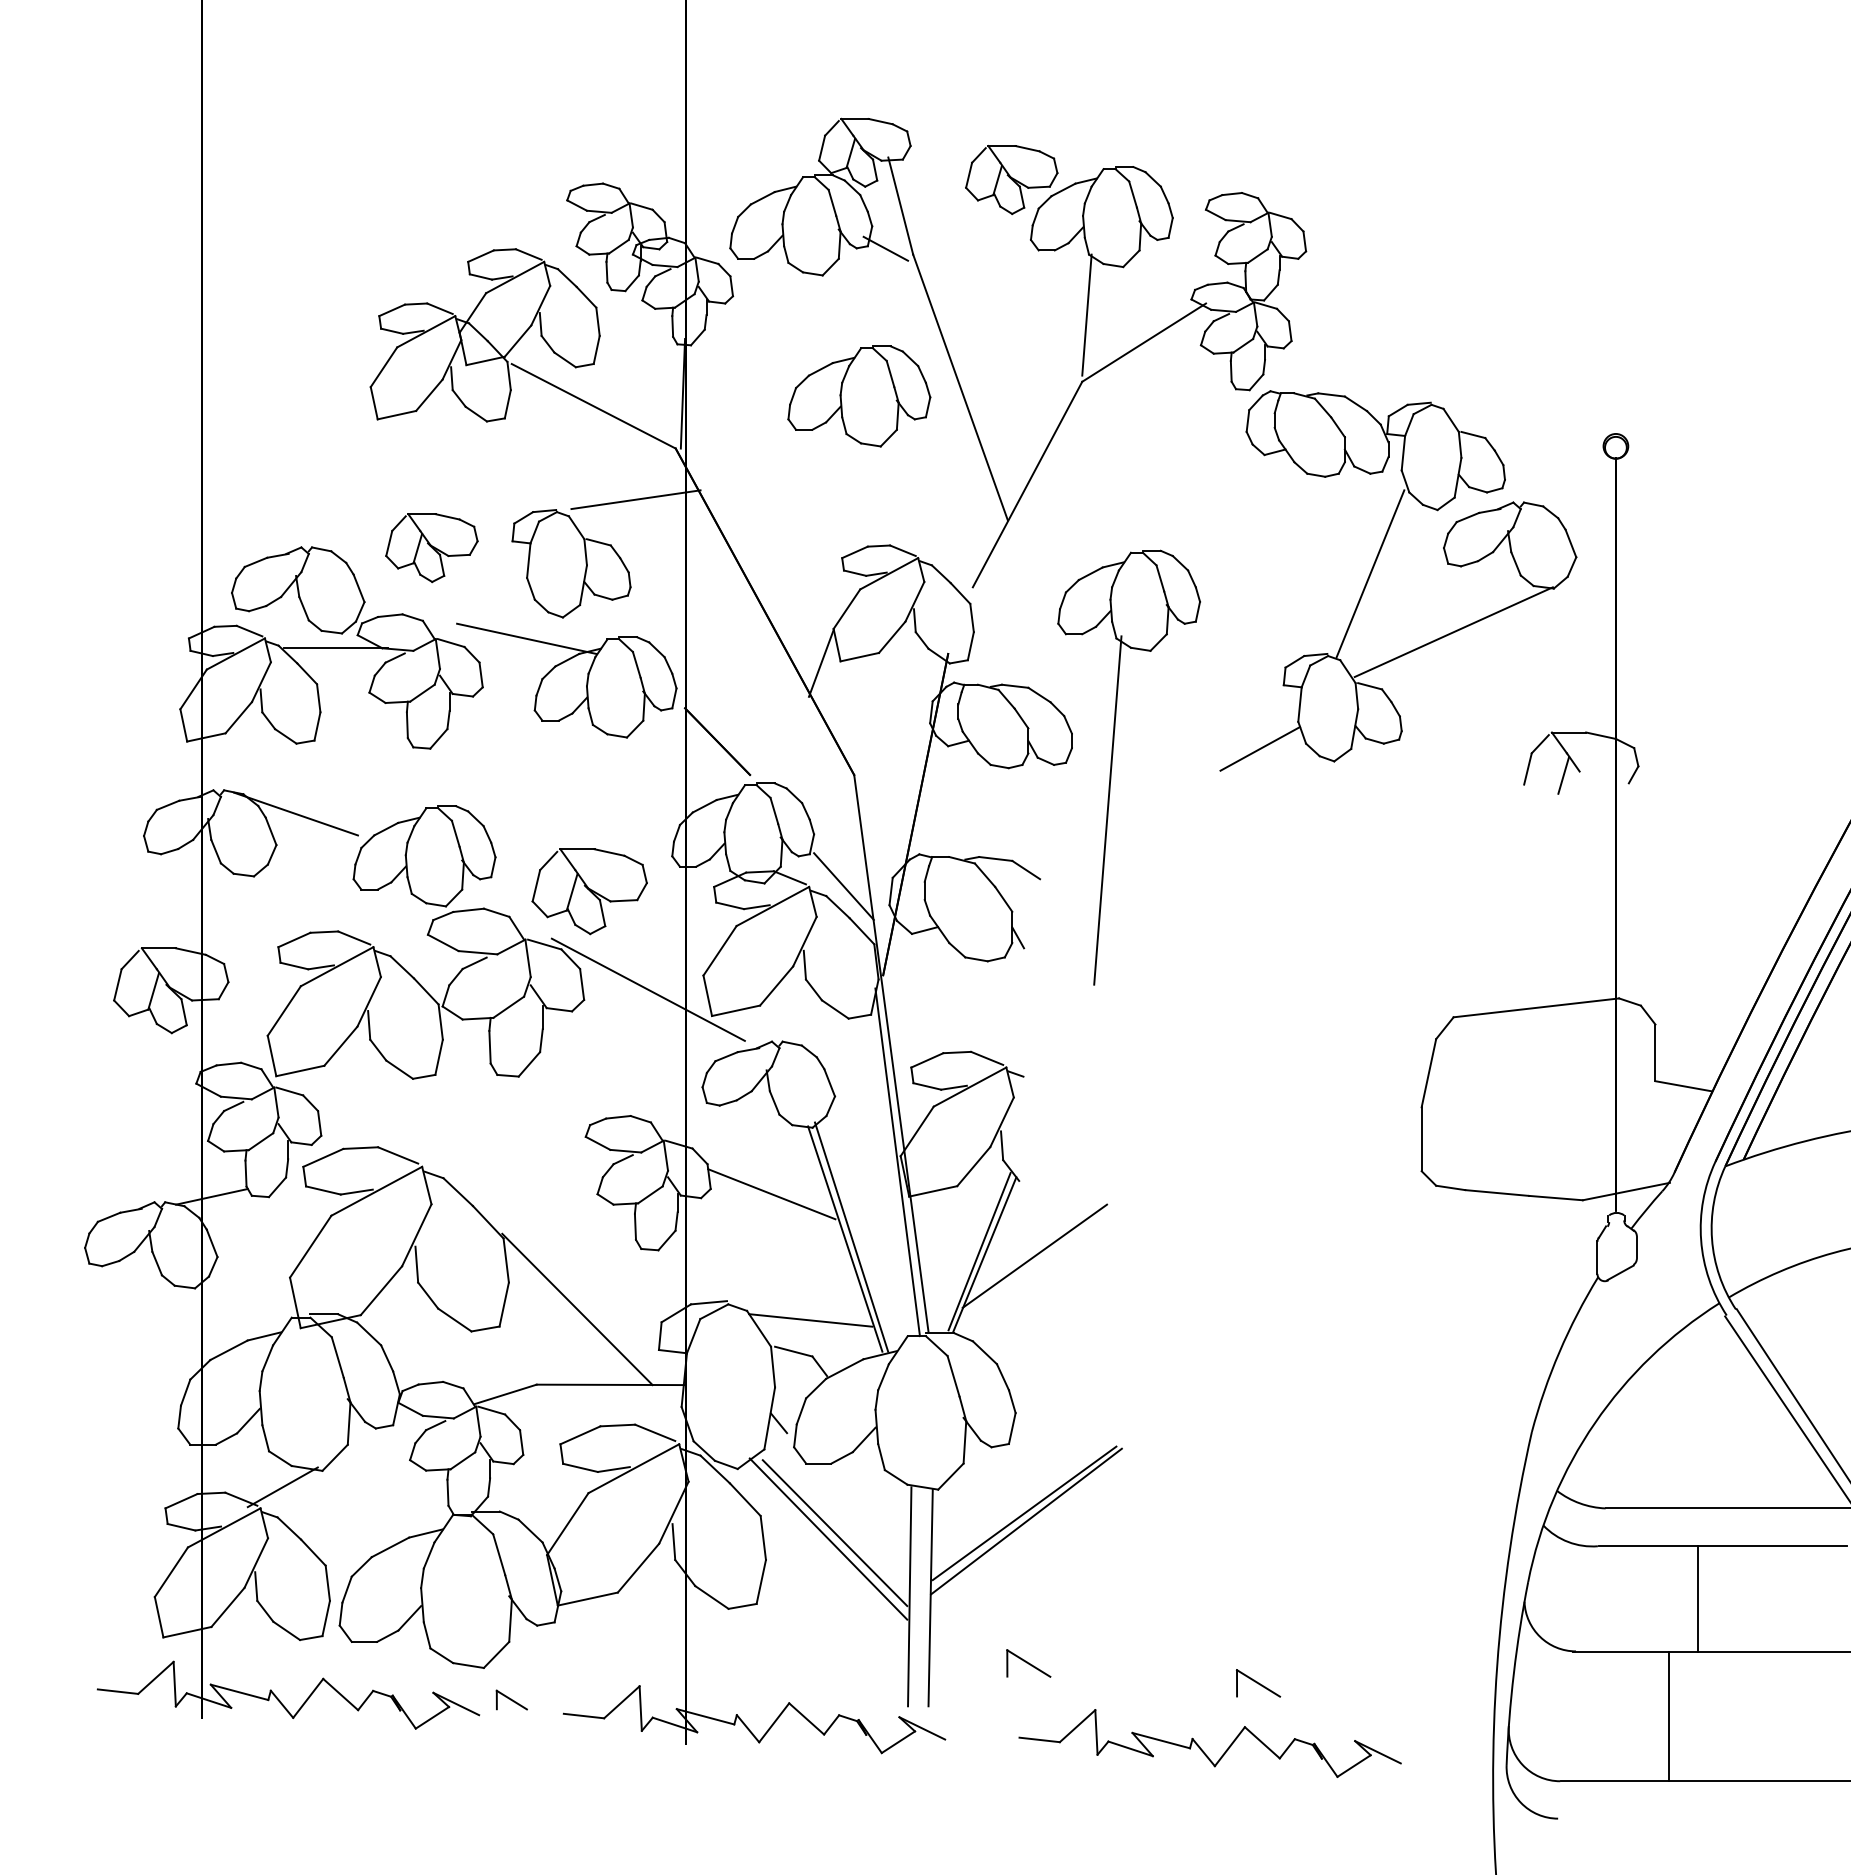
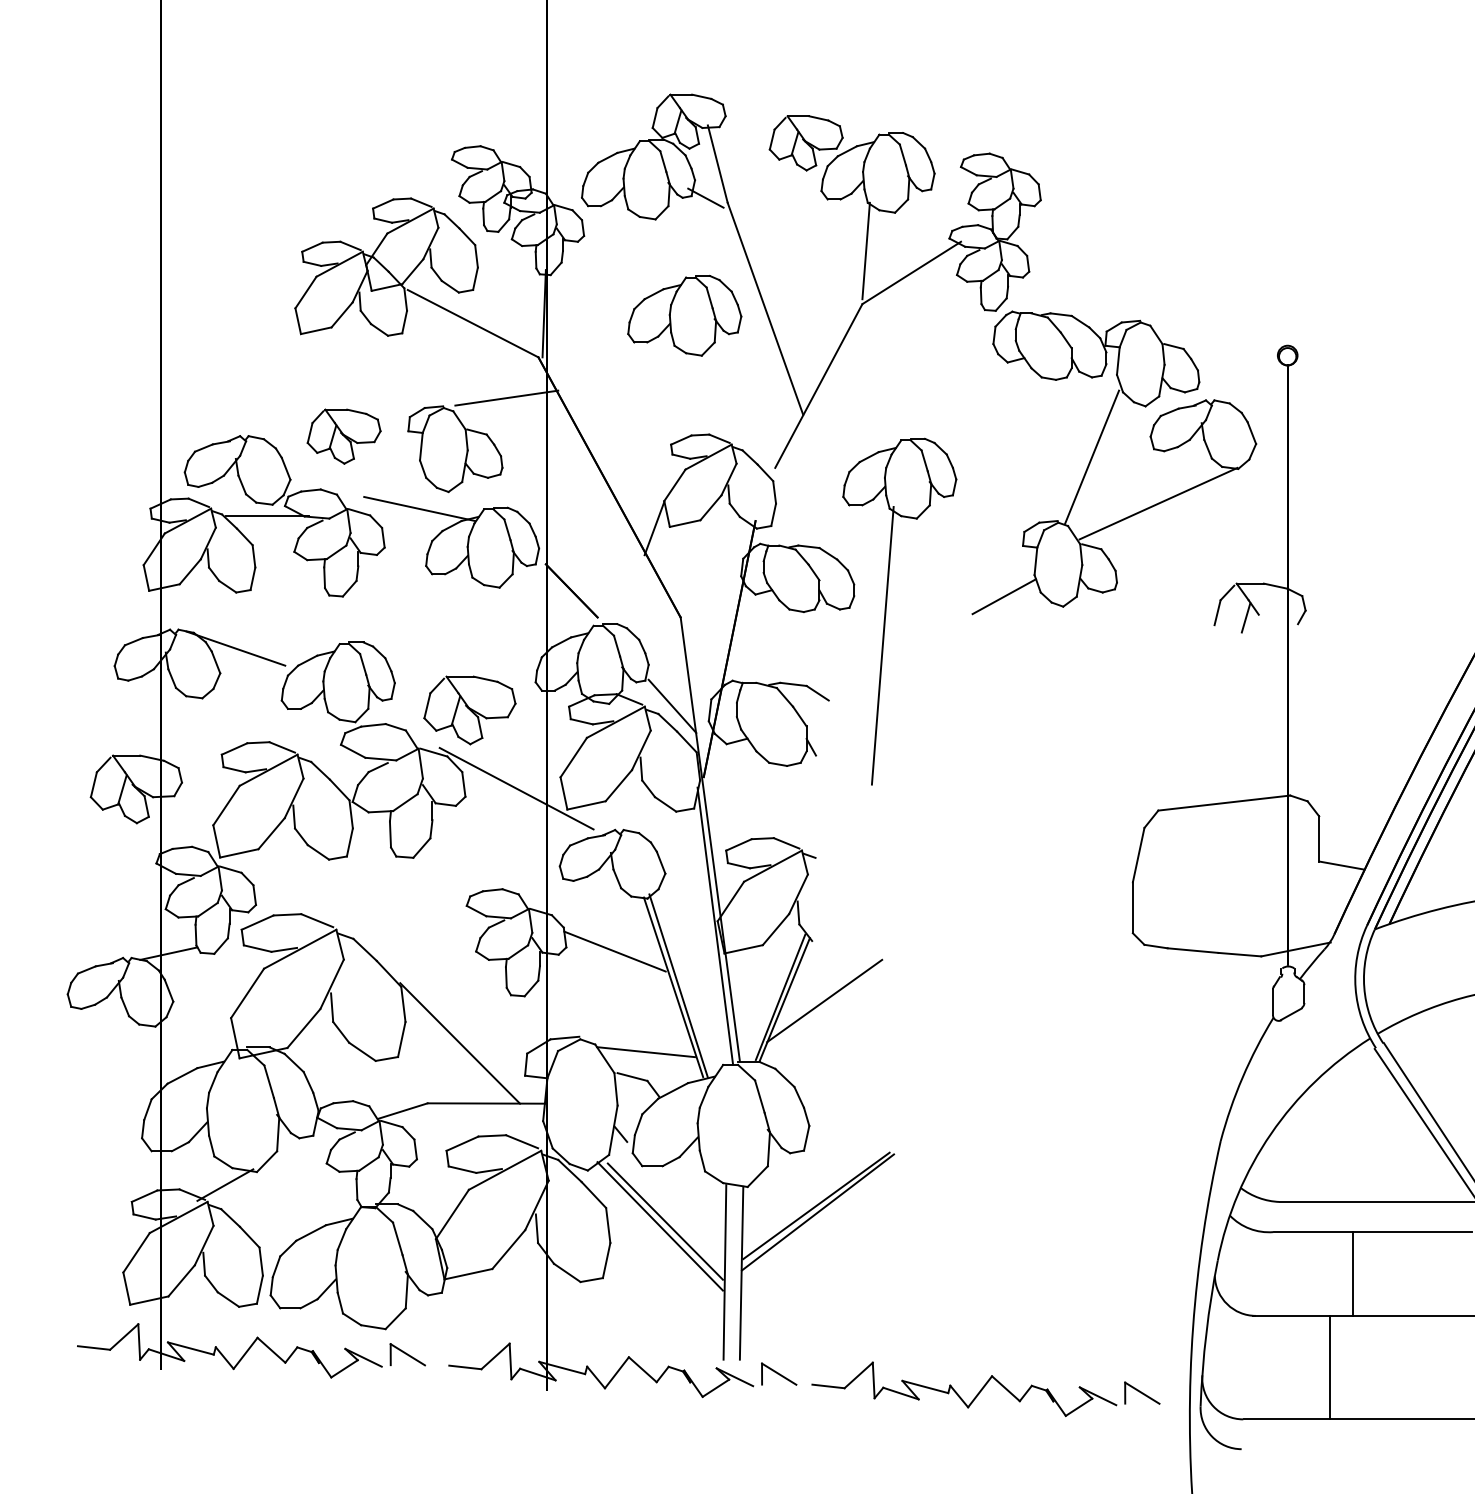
part: (1028, 1663) -> (778, 1374), moved
part: (1258, 1683) -> (1142, 1393), moved
part: (511, 1699) -> (407, 1354), size x1.43

